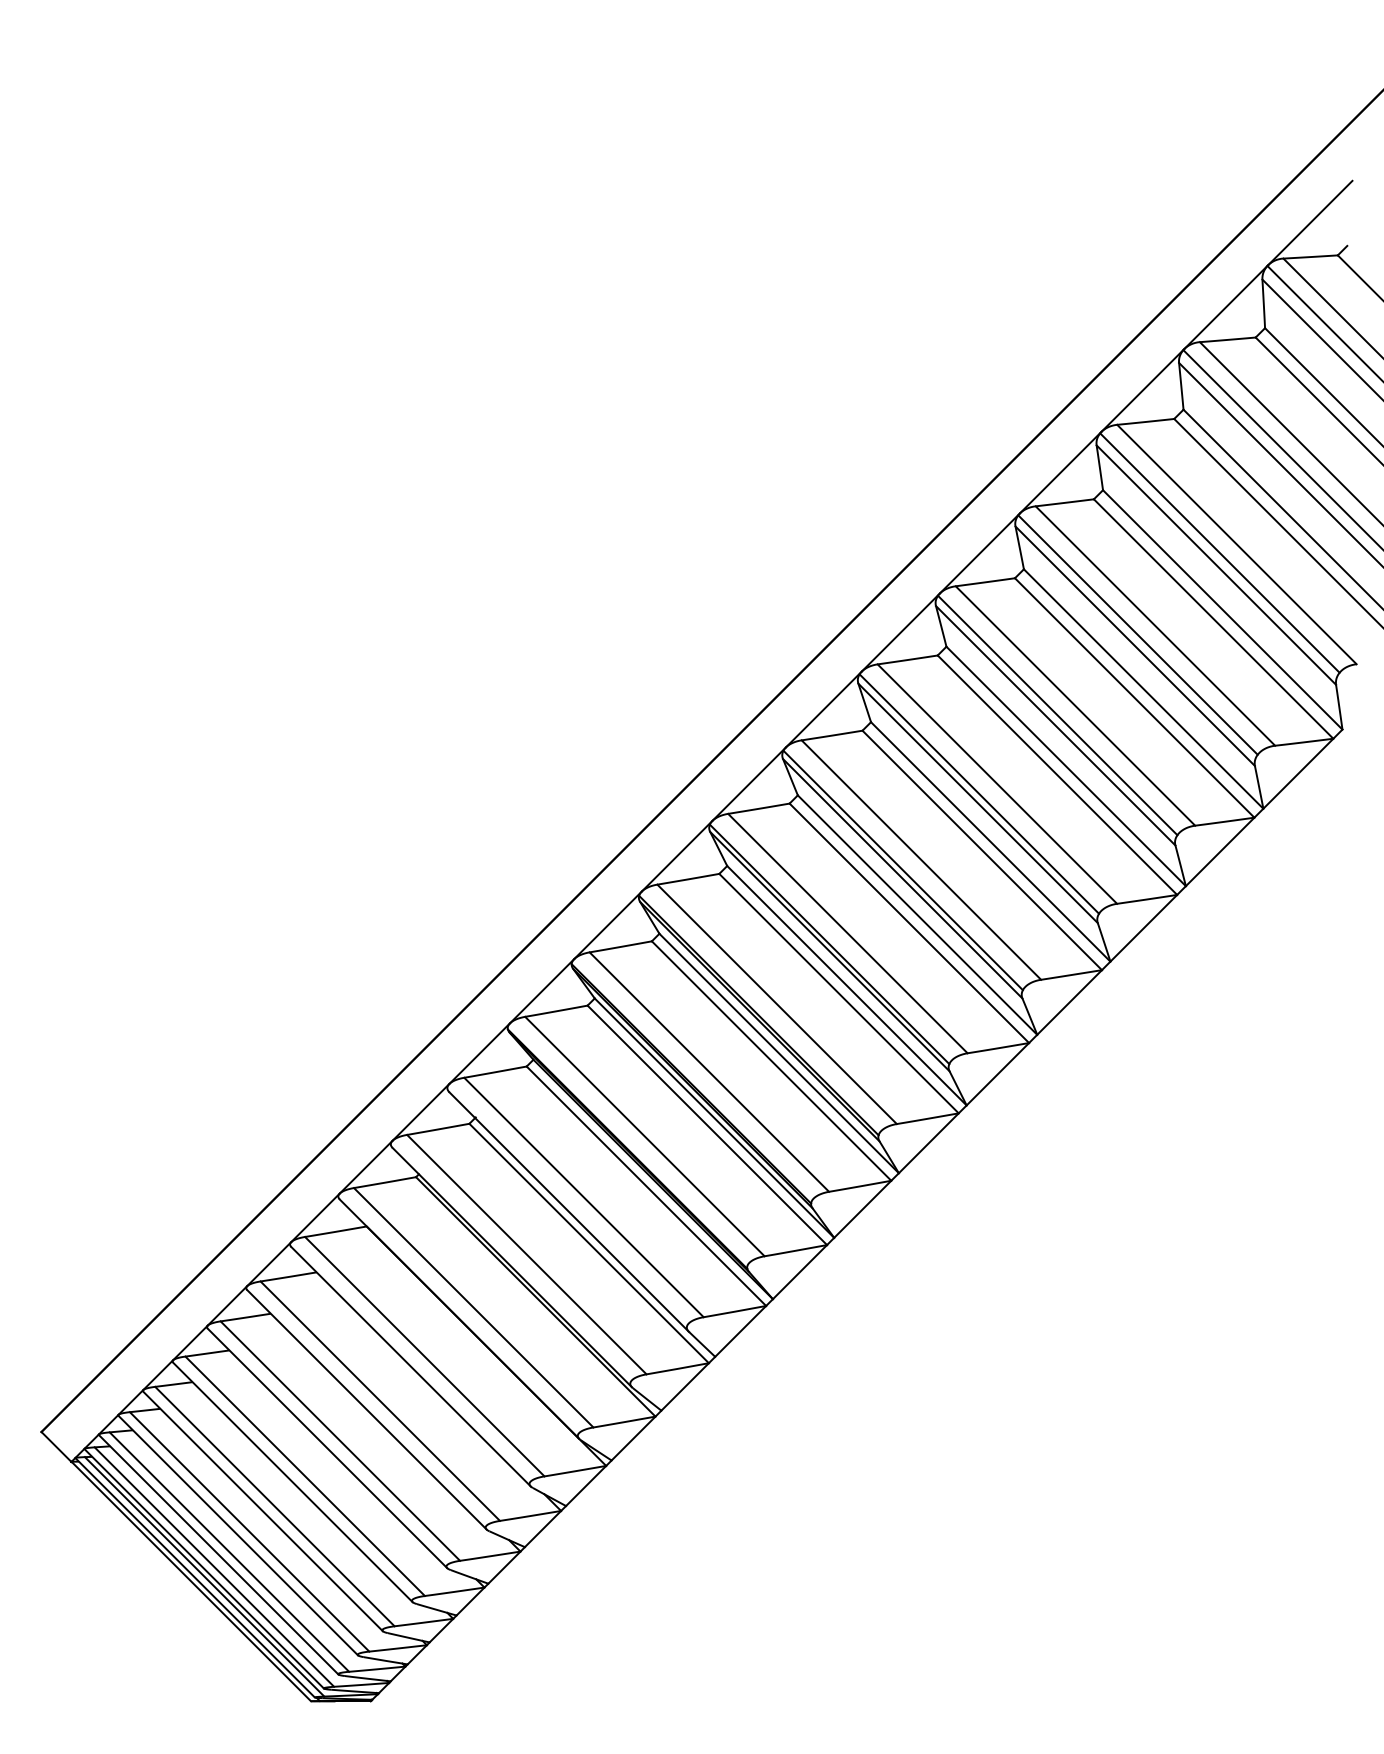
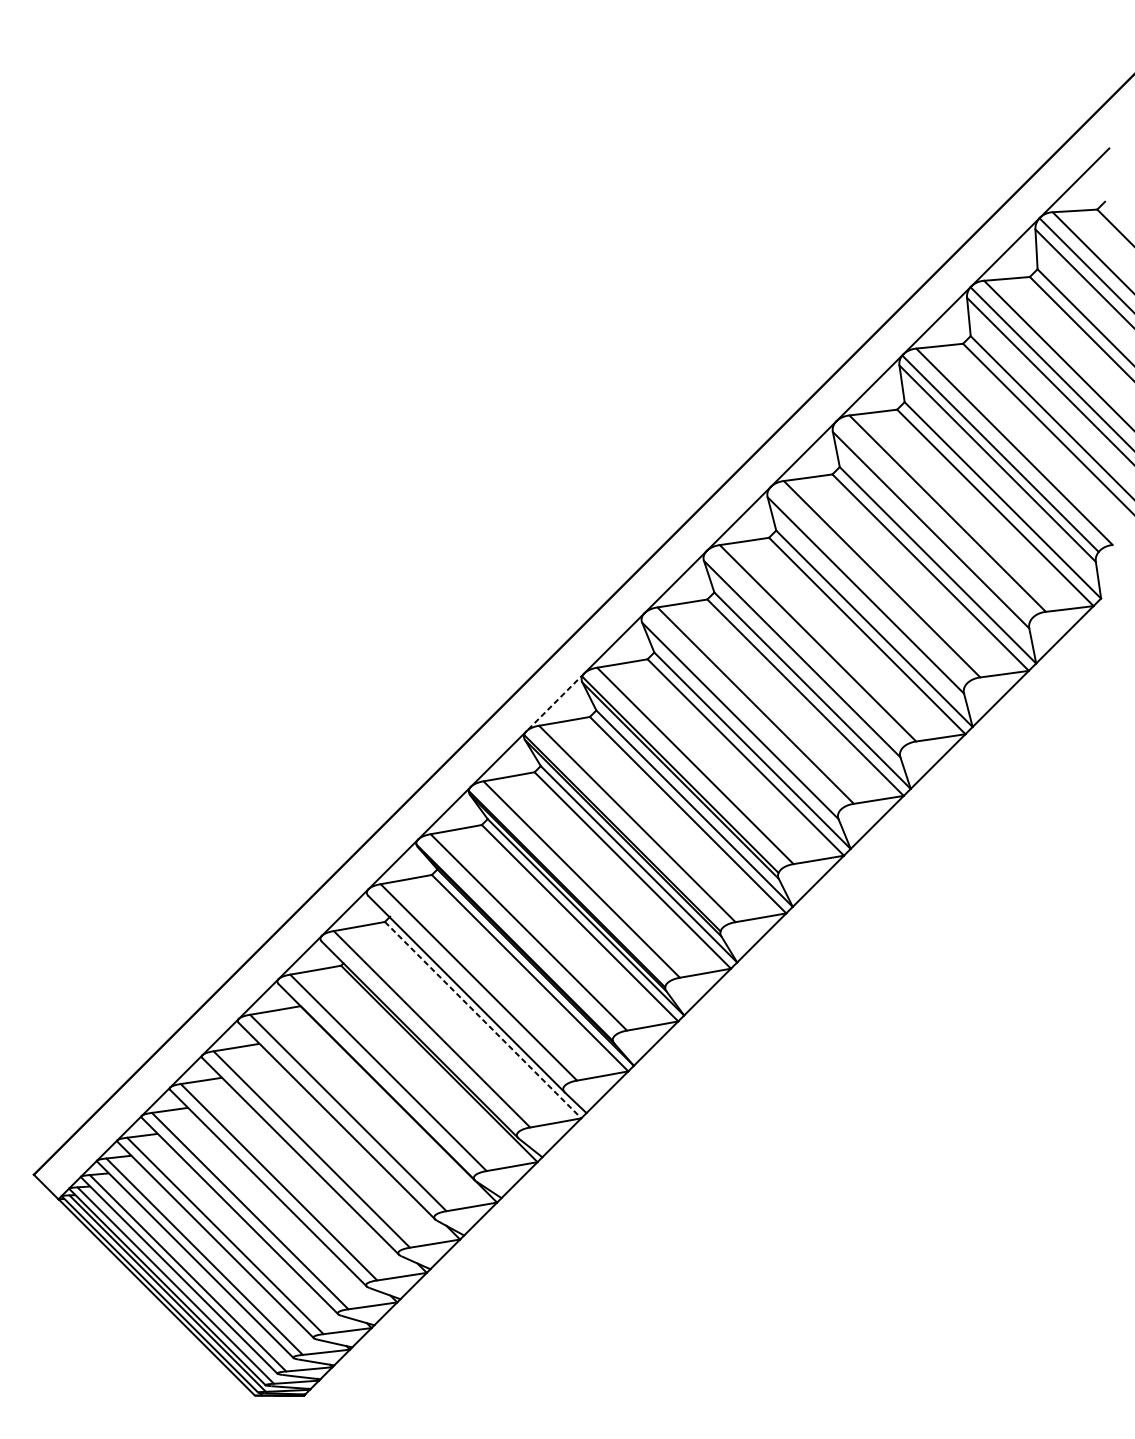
line: (1137, 634) -> (932, 520), removed
line: (1057, 715) -> (867, 587), removed
line: (979, 793) -> (803, 651), removed
line: (677, 856) -> (555, 702), solid -> dashed
line: (902, 870) -> (740, 714), removed
line: (589, 1243) -> (483, 1020), solid -> dashed

